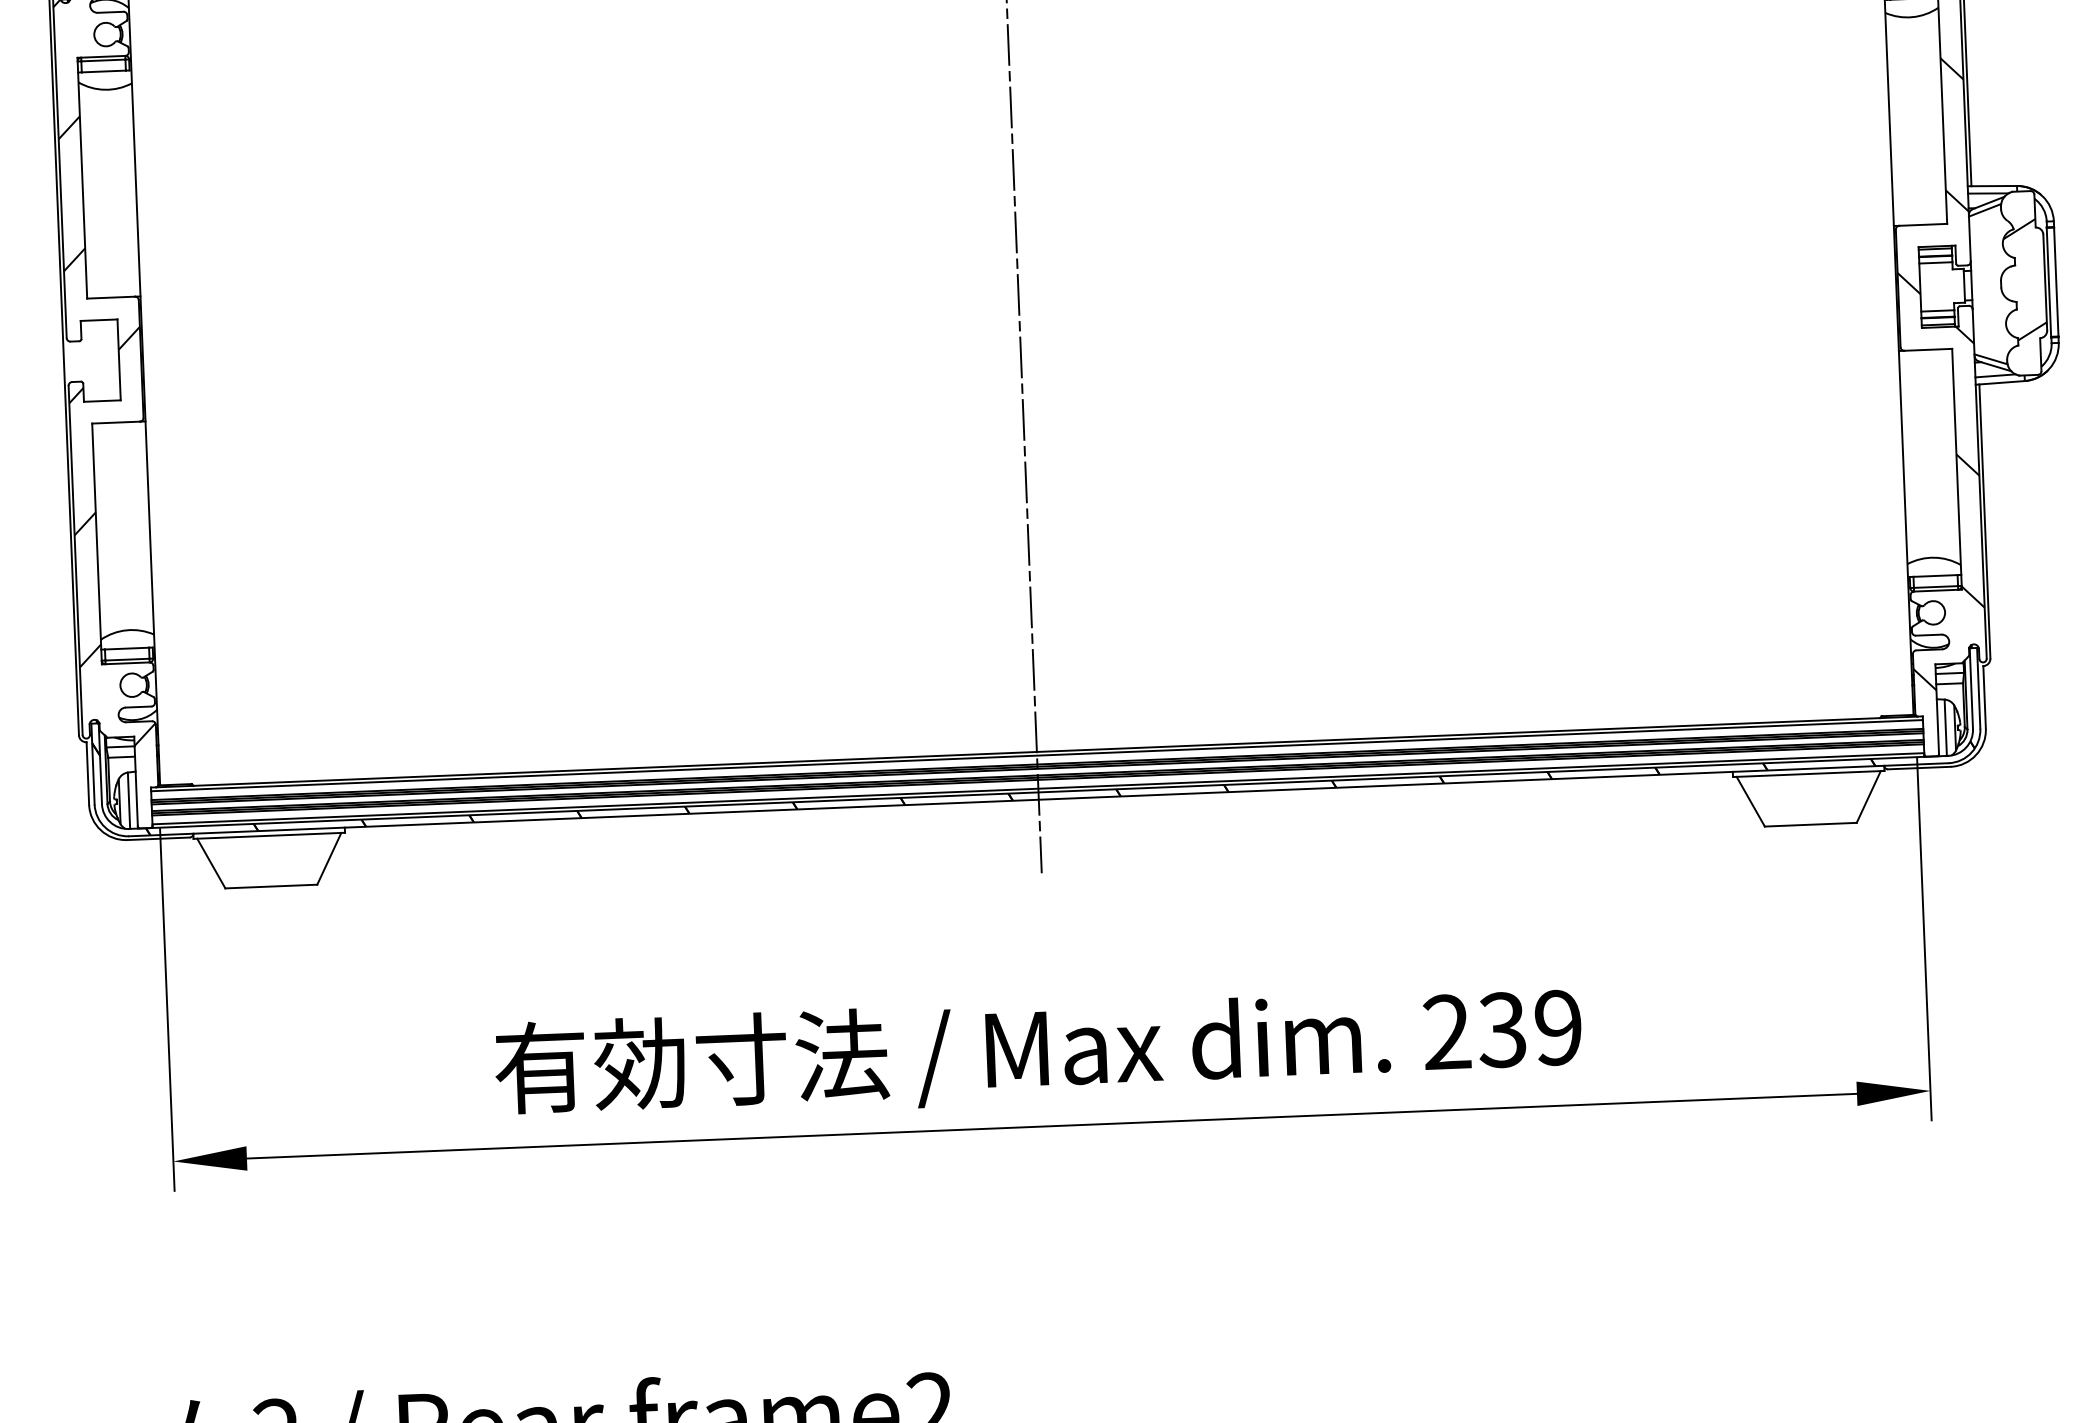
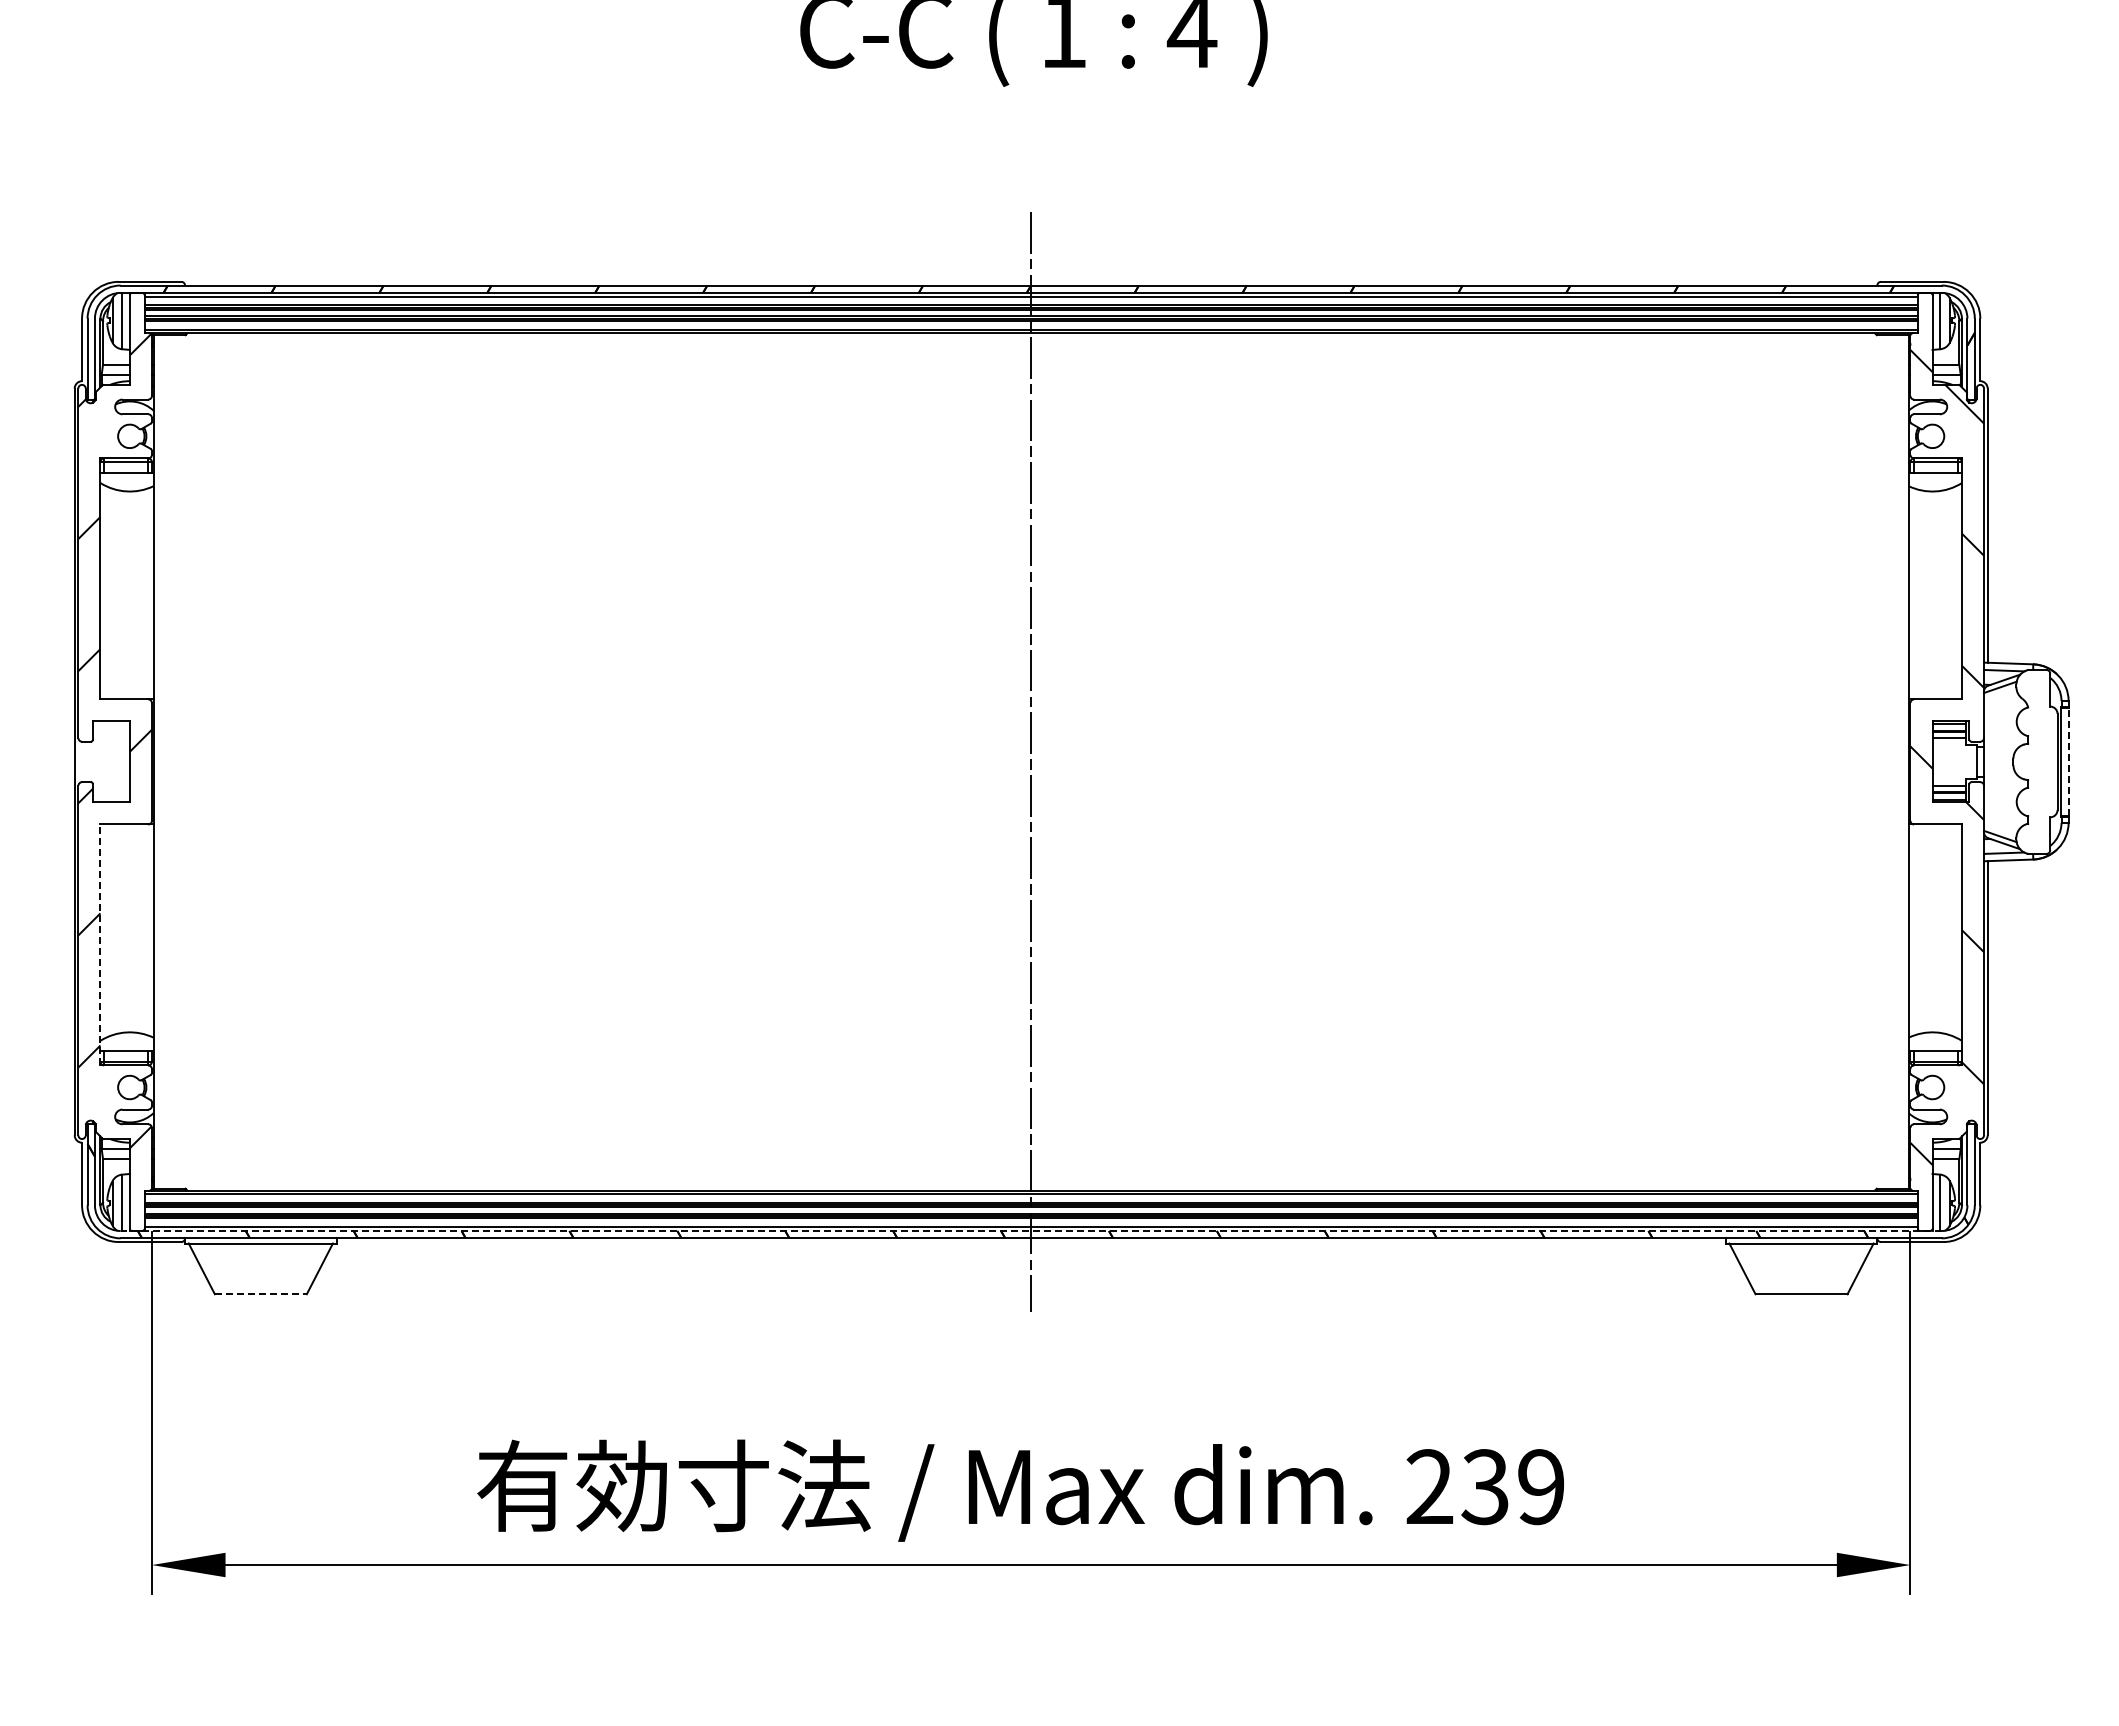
hatch: (2025, 279) -> (2037, 758), removed
line: (2056, 281) -> (2068, 761), solid -> dashed
line: (97, 543) -> (100, 944), solid -> dashed
line: (1038, 792) -> (1031, 1231), solid -> dashed
line: (271, 886) -> (260, 1294), solid -> dashed

